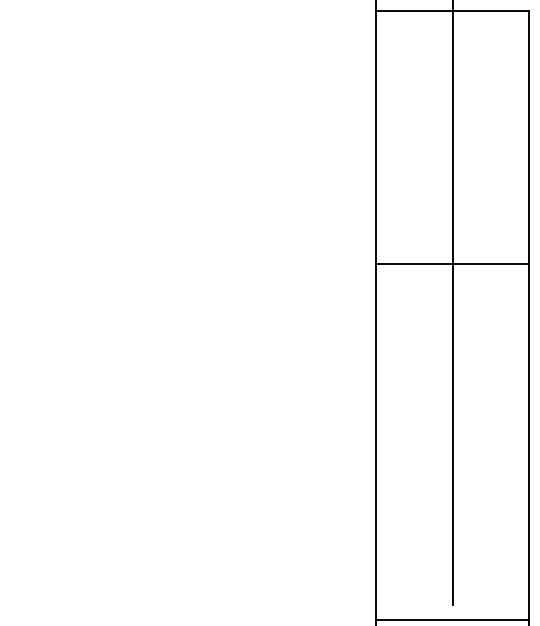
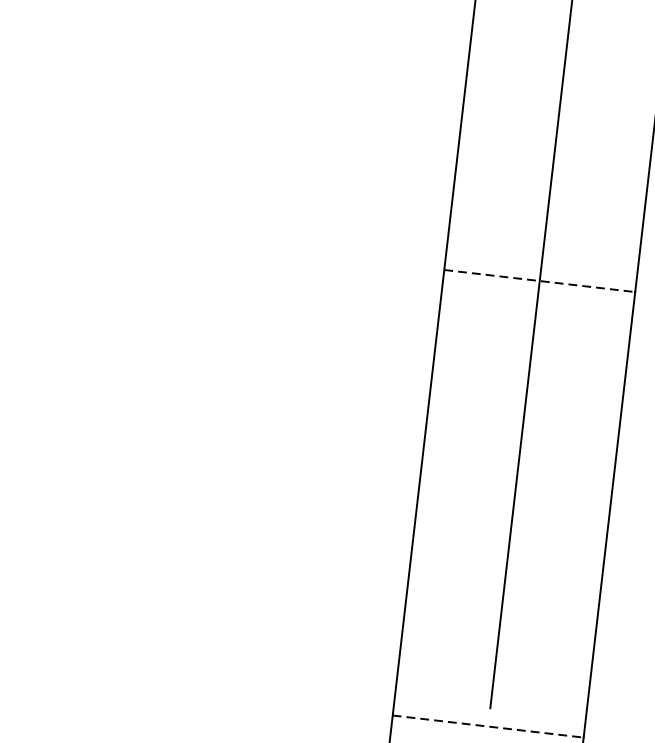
line: (453, 264) -> (540, 281), solid -> dashed
line: (453, 619) -> (489, 726), solid -> dashed

